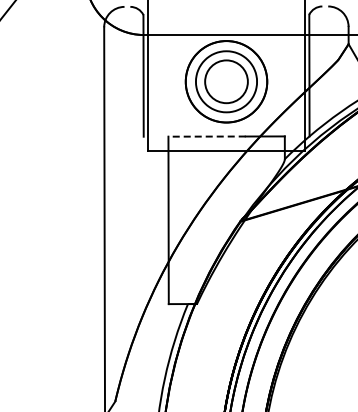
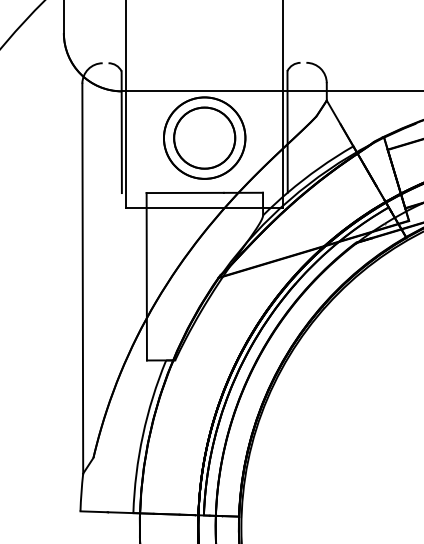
circle: (226, 81) -> (204, 137), size x1.43
line: (207, 136) -> (185, 192), dashed -> solid

